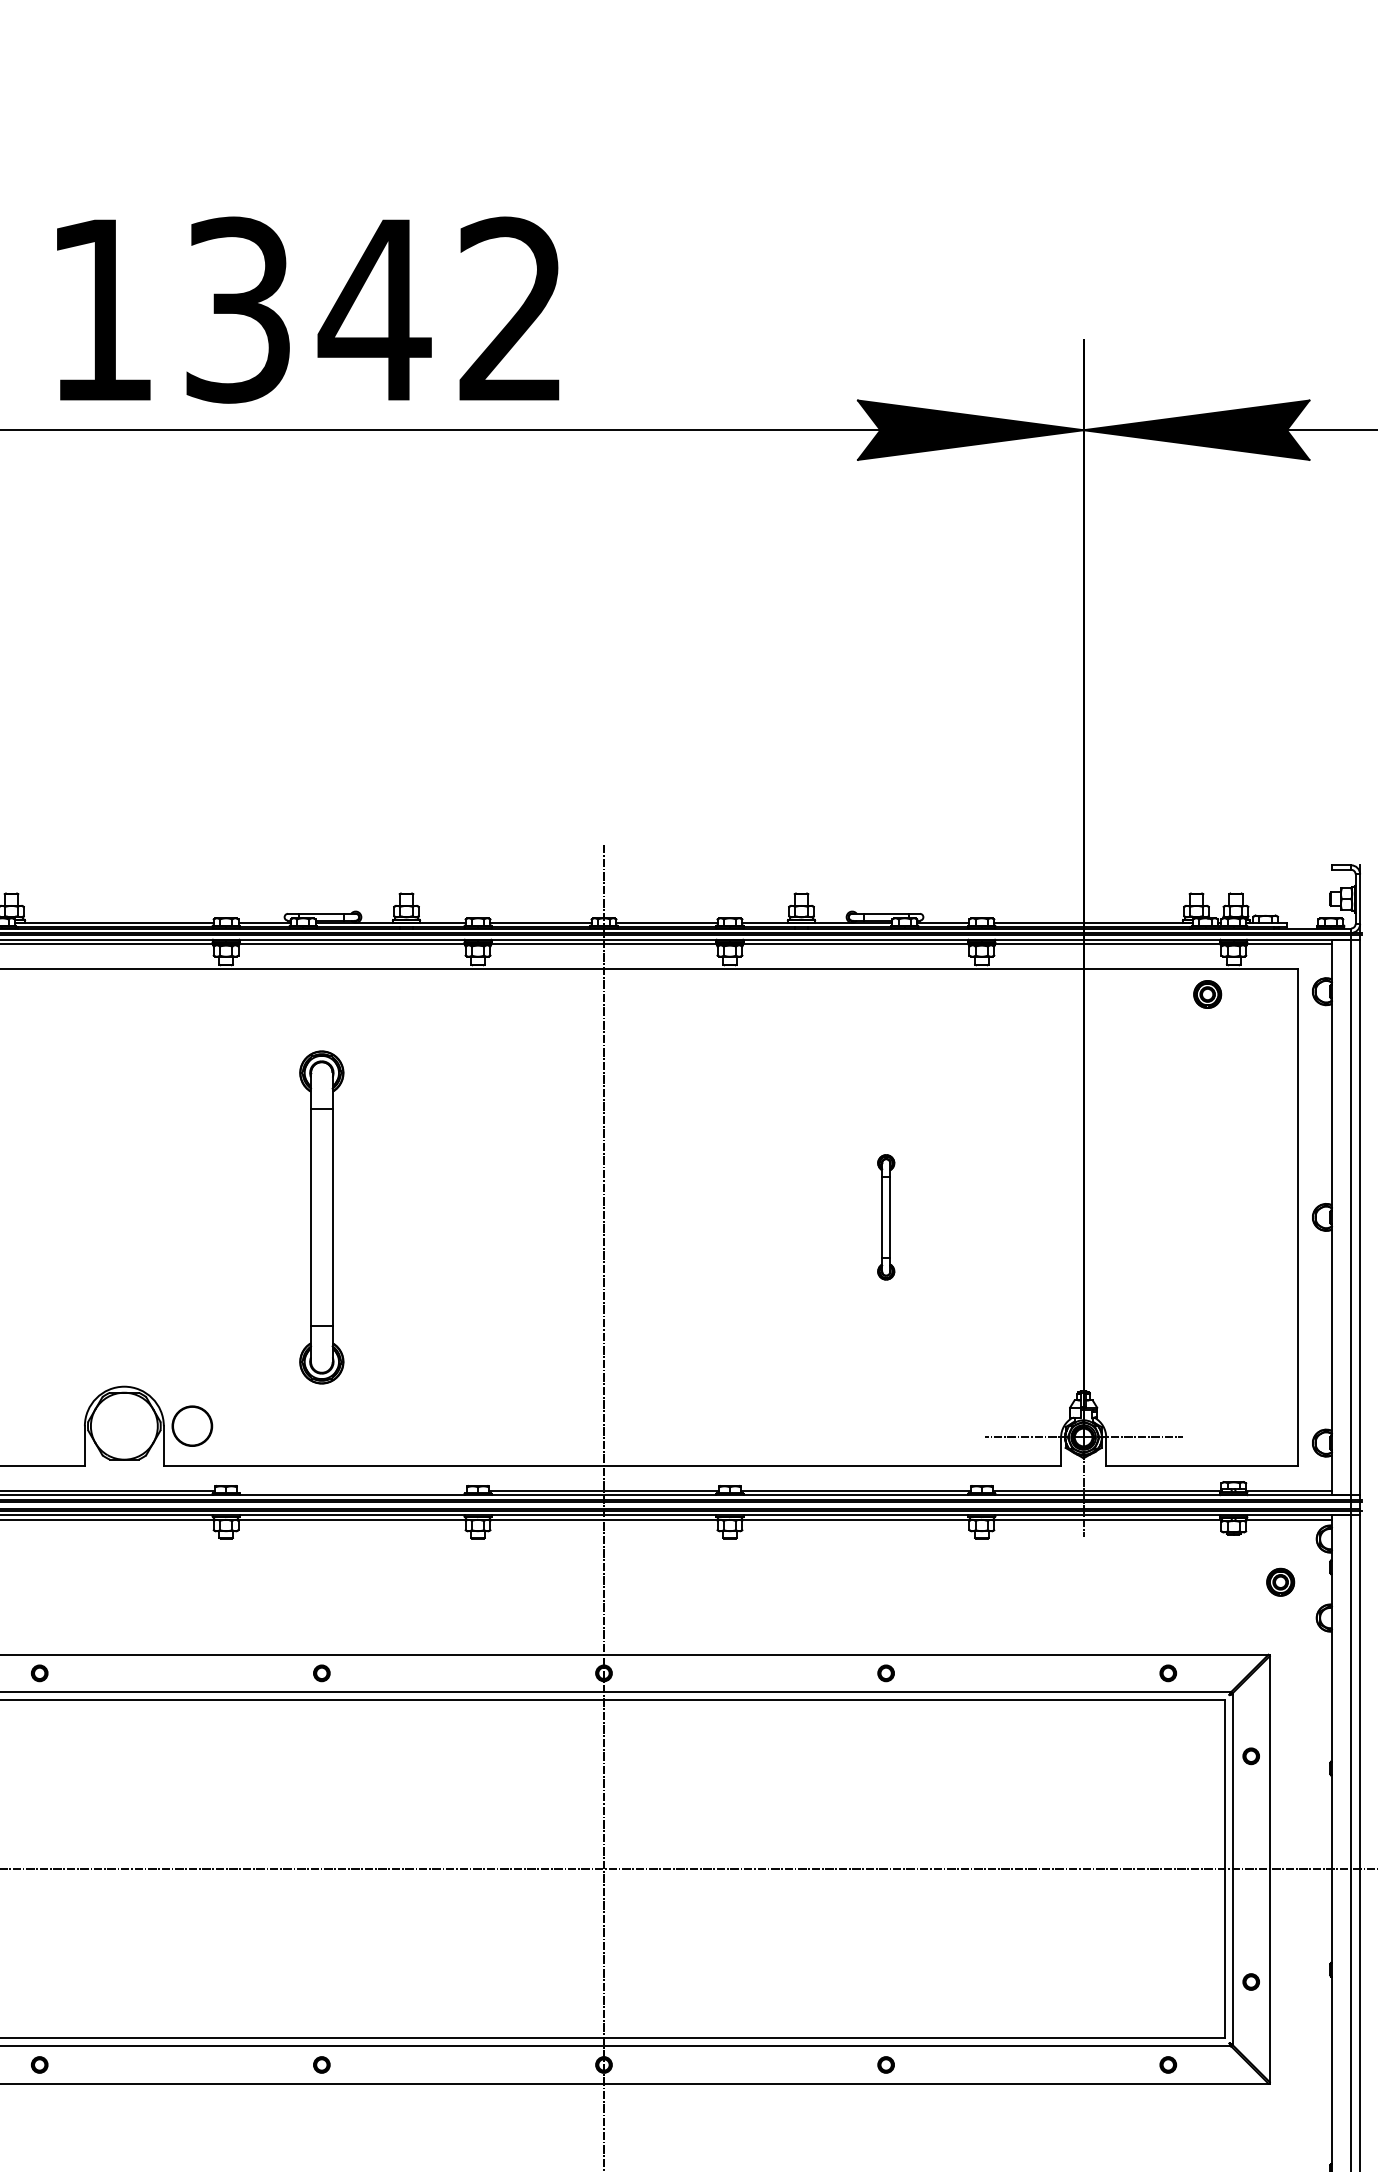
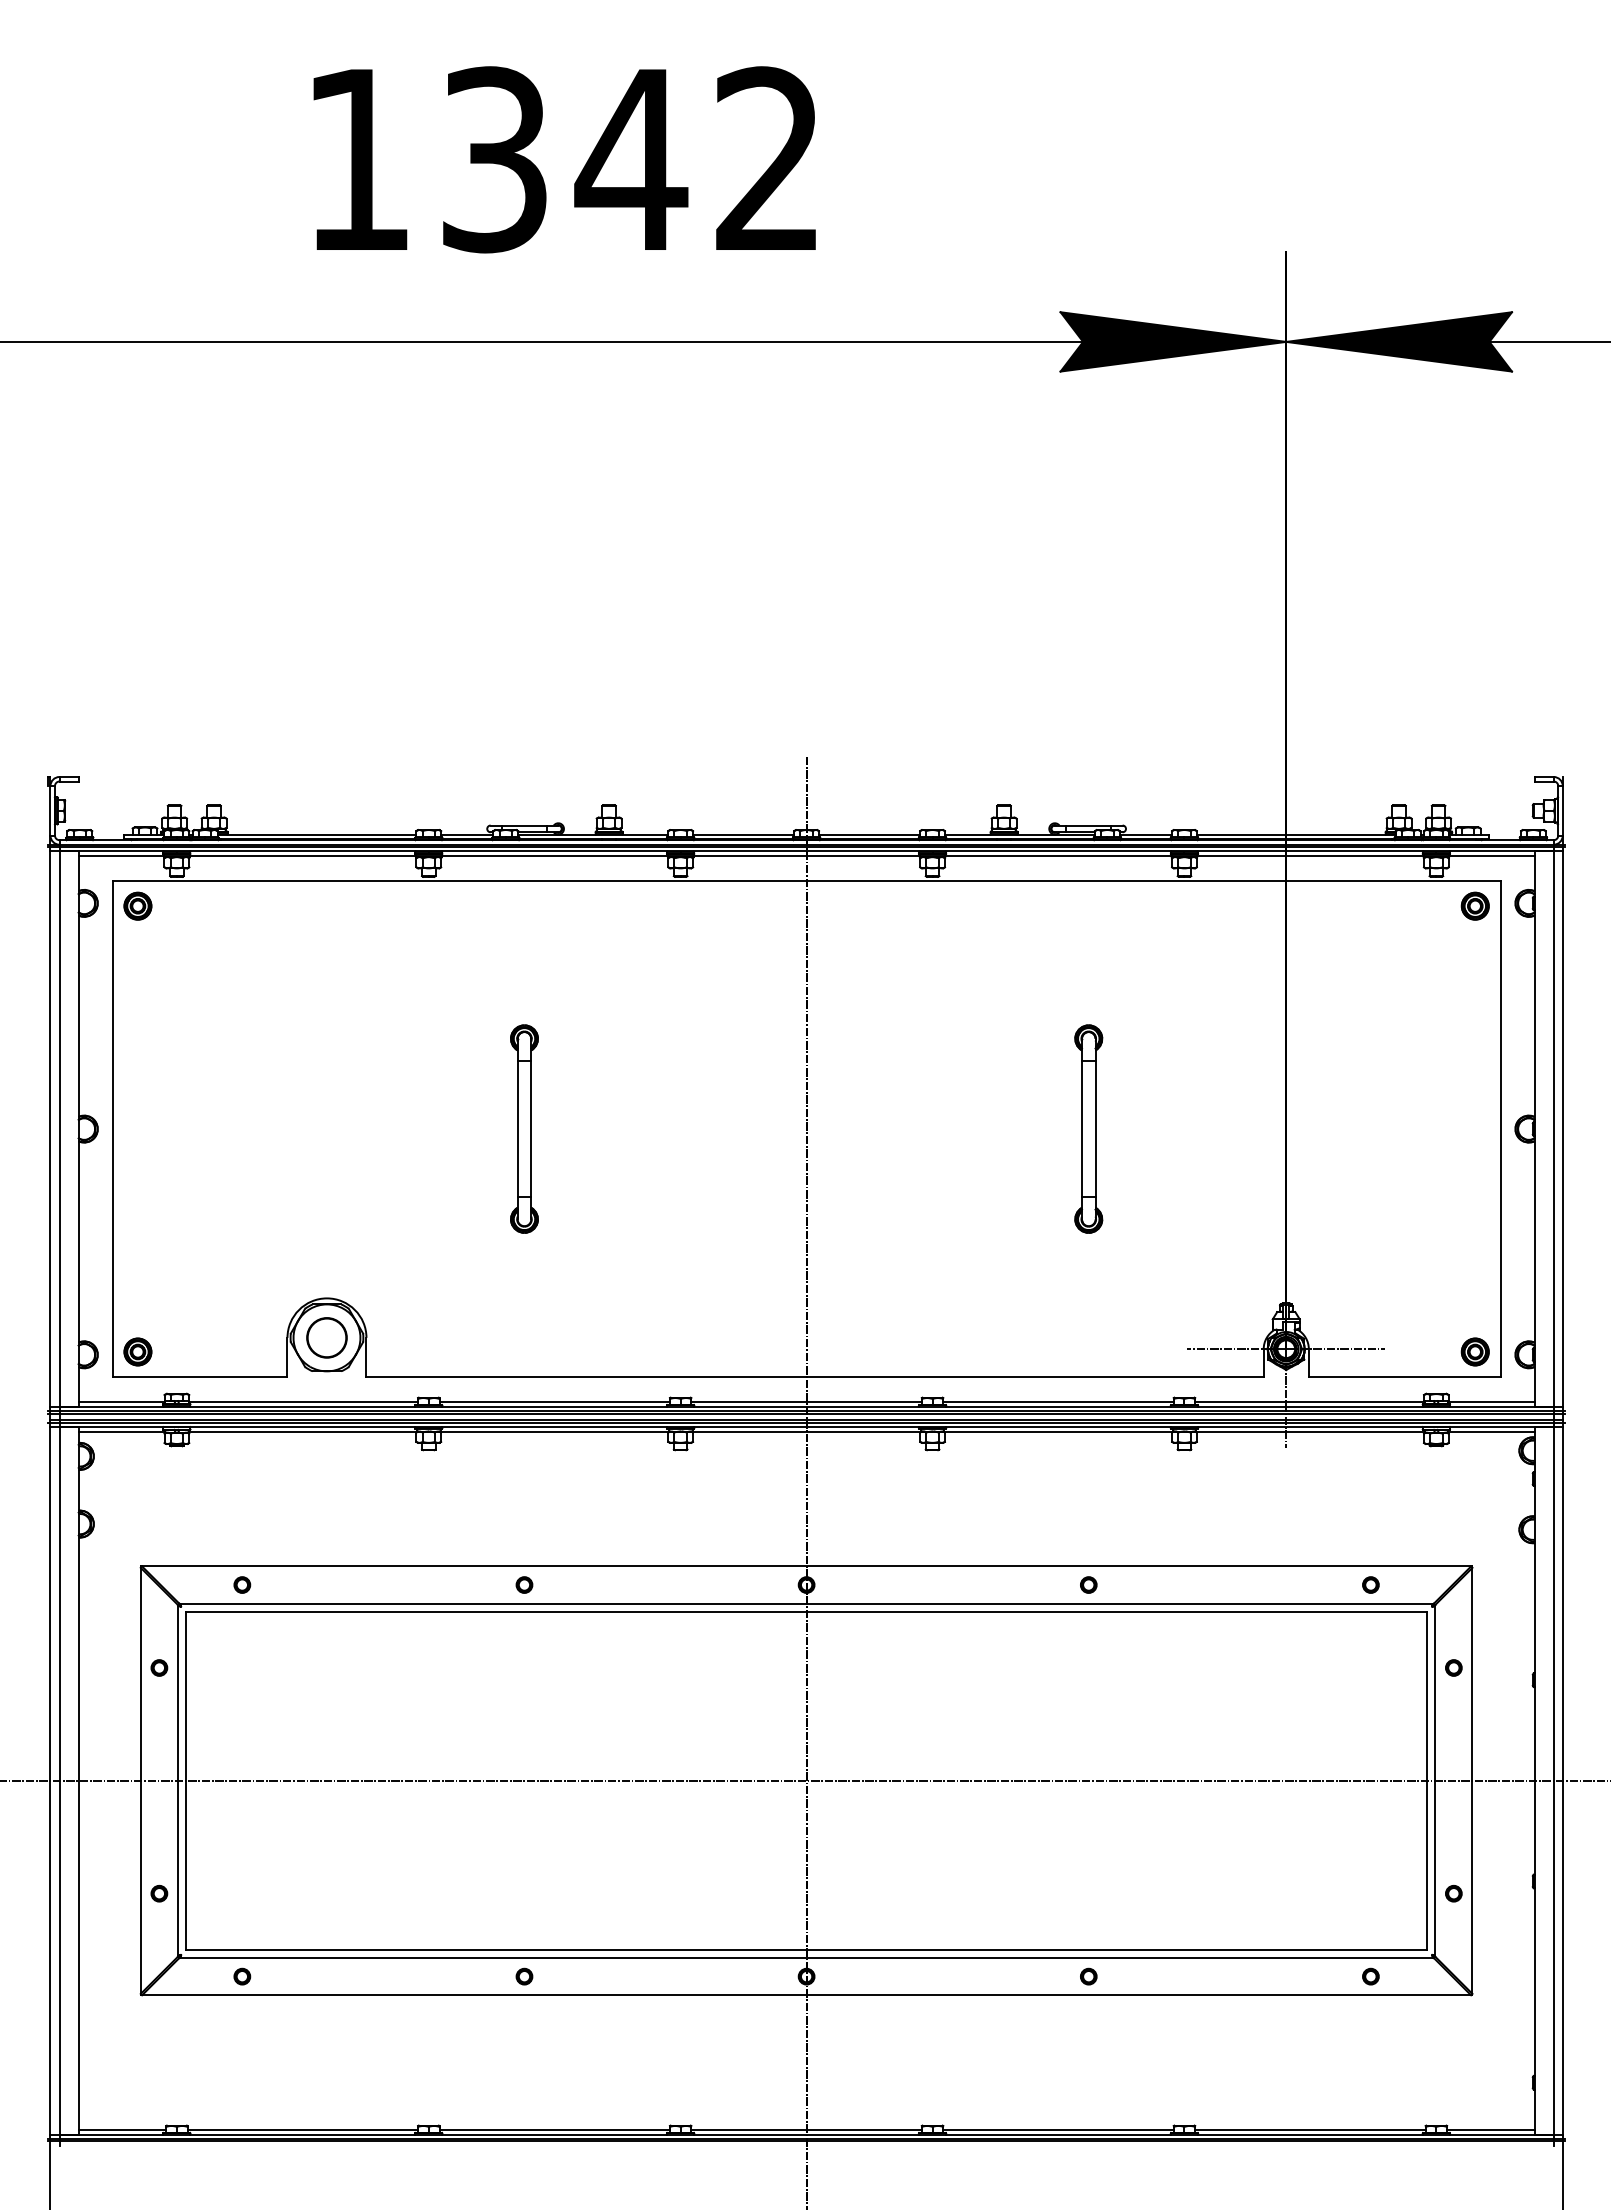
text: (307, 309) -> (564, 159), moved
part: (1206, 993) -> (1474, 905), moved
part: (321, 1216) -> (524, 1128), size x0.62
part: (885, 1216) -> (1088, 1128), size x1.67
circle: (191, 1425) -> (326, 1337), moved
line: (351, 1490) -> (554, 1402), added
part: (1279, 1581) -> (1474, 1351), moved

